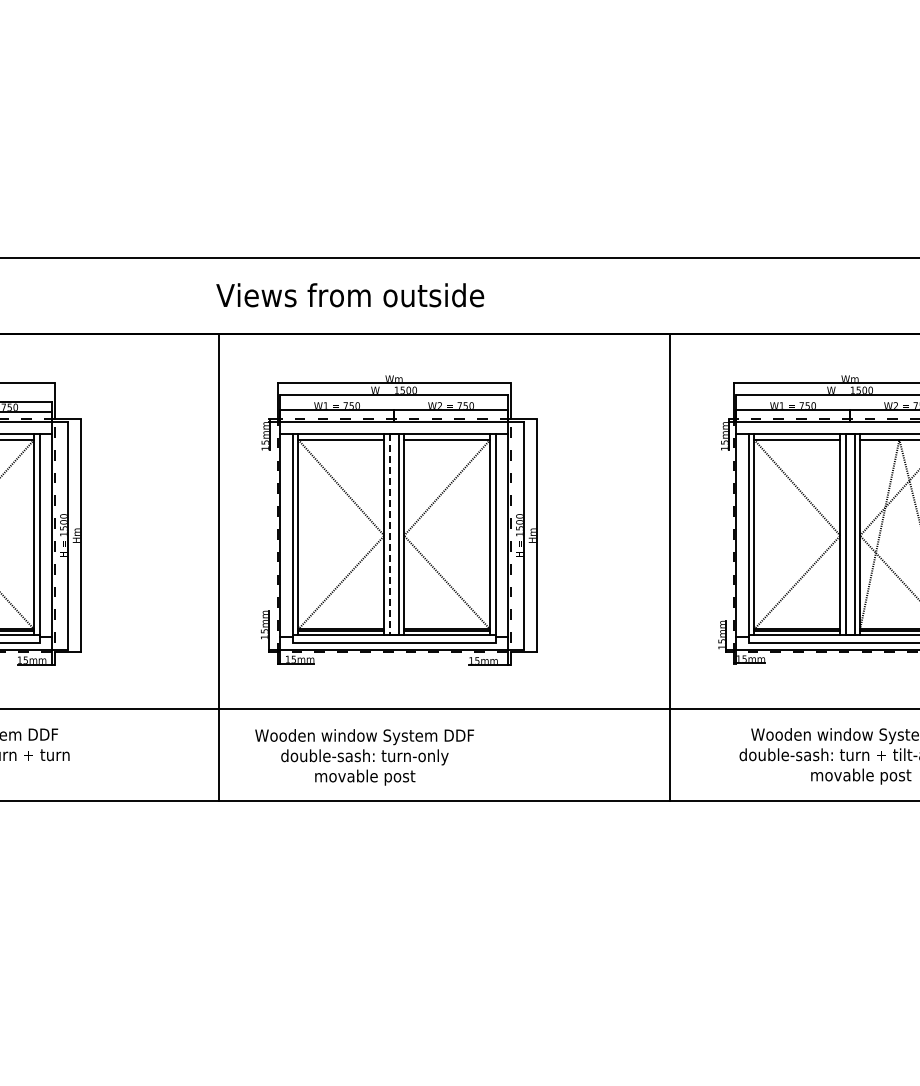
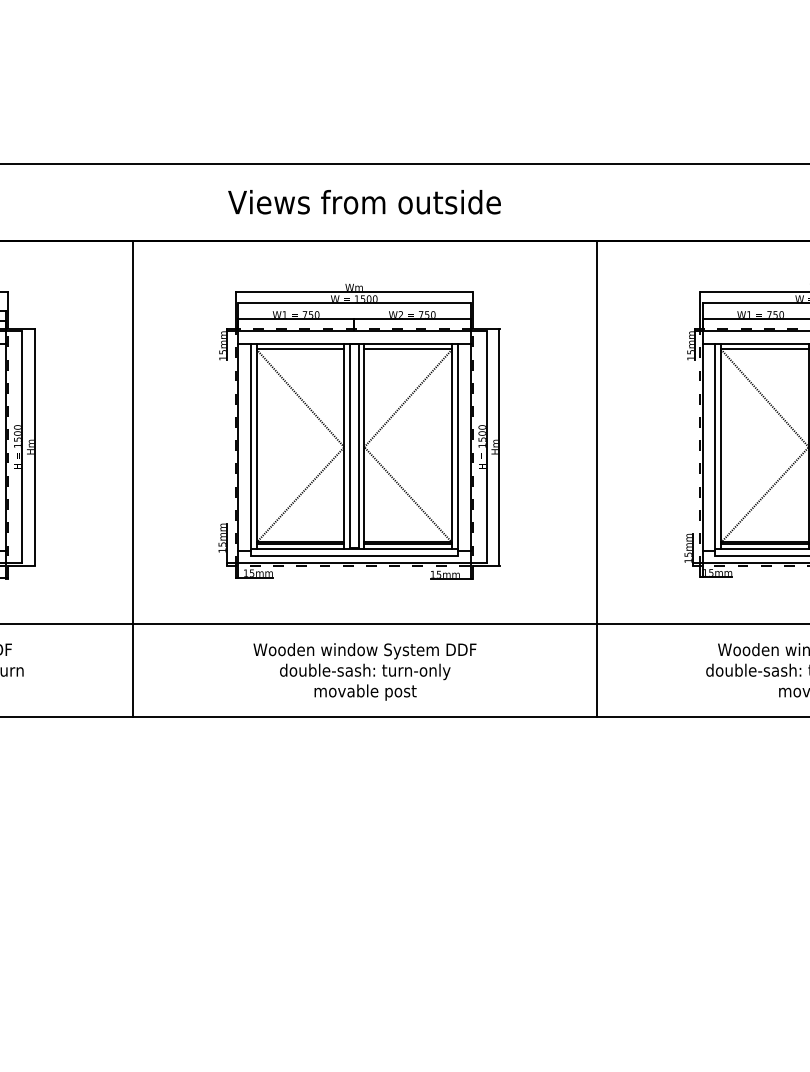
text: (350, 295) -> (364, 202), moved
line: (390, 535) -> (350, 446), dashed -> solid
line: (218, 566) -> (132, 478), moved
line: (669, 566) -> (597, 478), moved
text: (364, 757) -> (364, 672), moved

